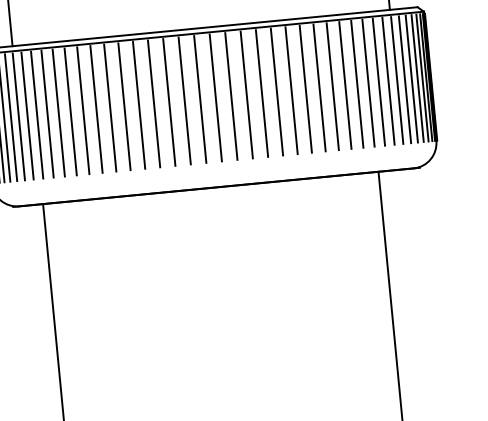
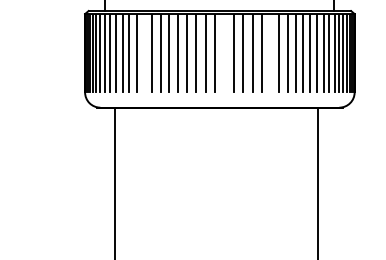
line: (291, 90) -> (270, 53), removed
line: (215, 97) -> (224, 53), removed
line: (83, 110) -> (144, 53), removed

